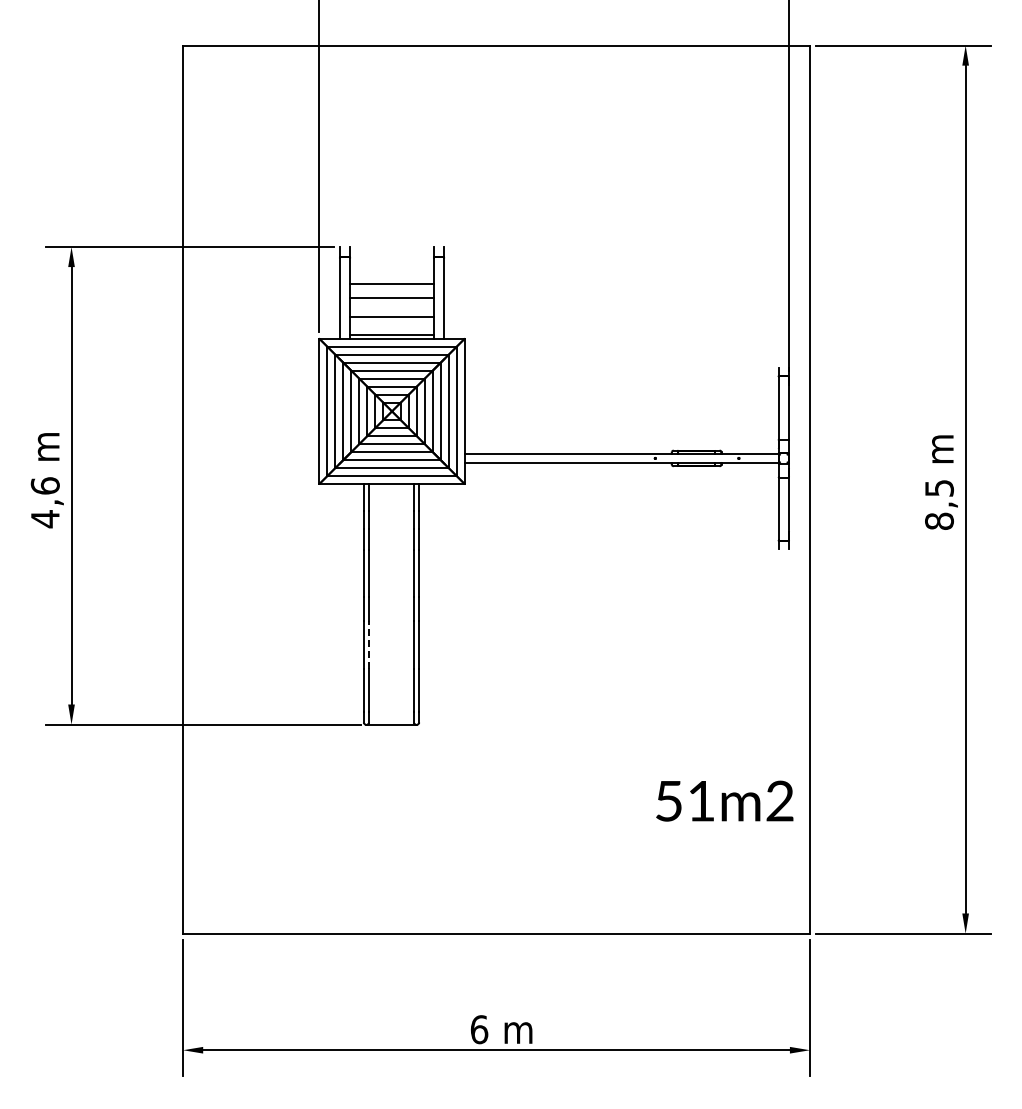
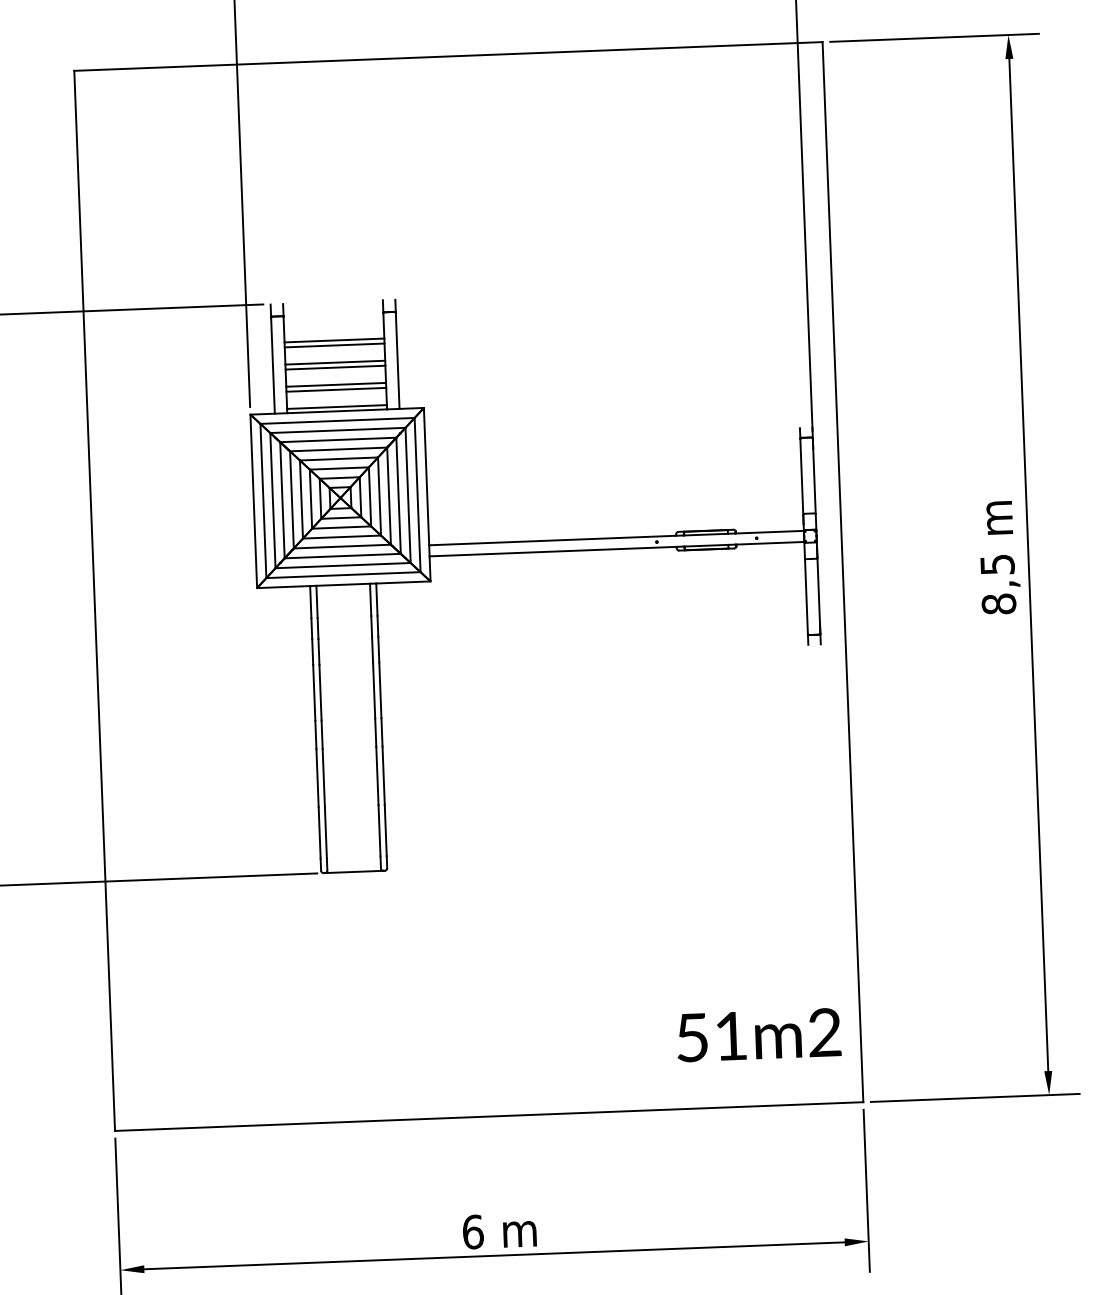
line: (391, 279) -> (333, 340), added
line: (391, 302) -> (334, 368), added
line: (391, 320) -> (335, 389), added
line: (369, 644) -> (324, 777), dashed -> solid
text: (724, 800) -> (758, 1034), moved

